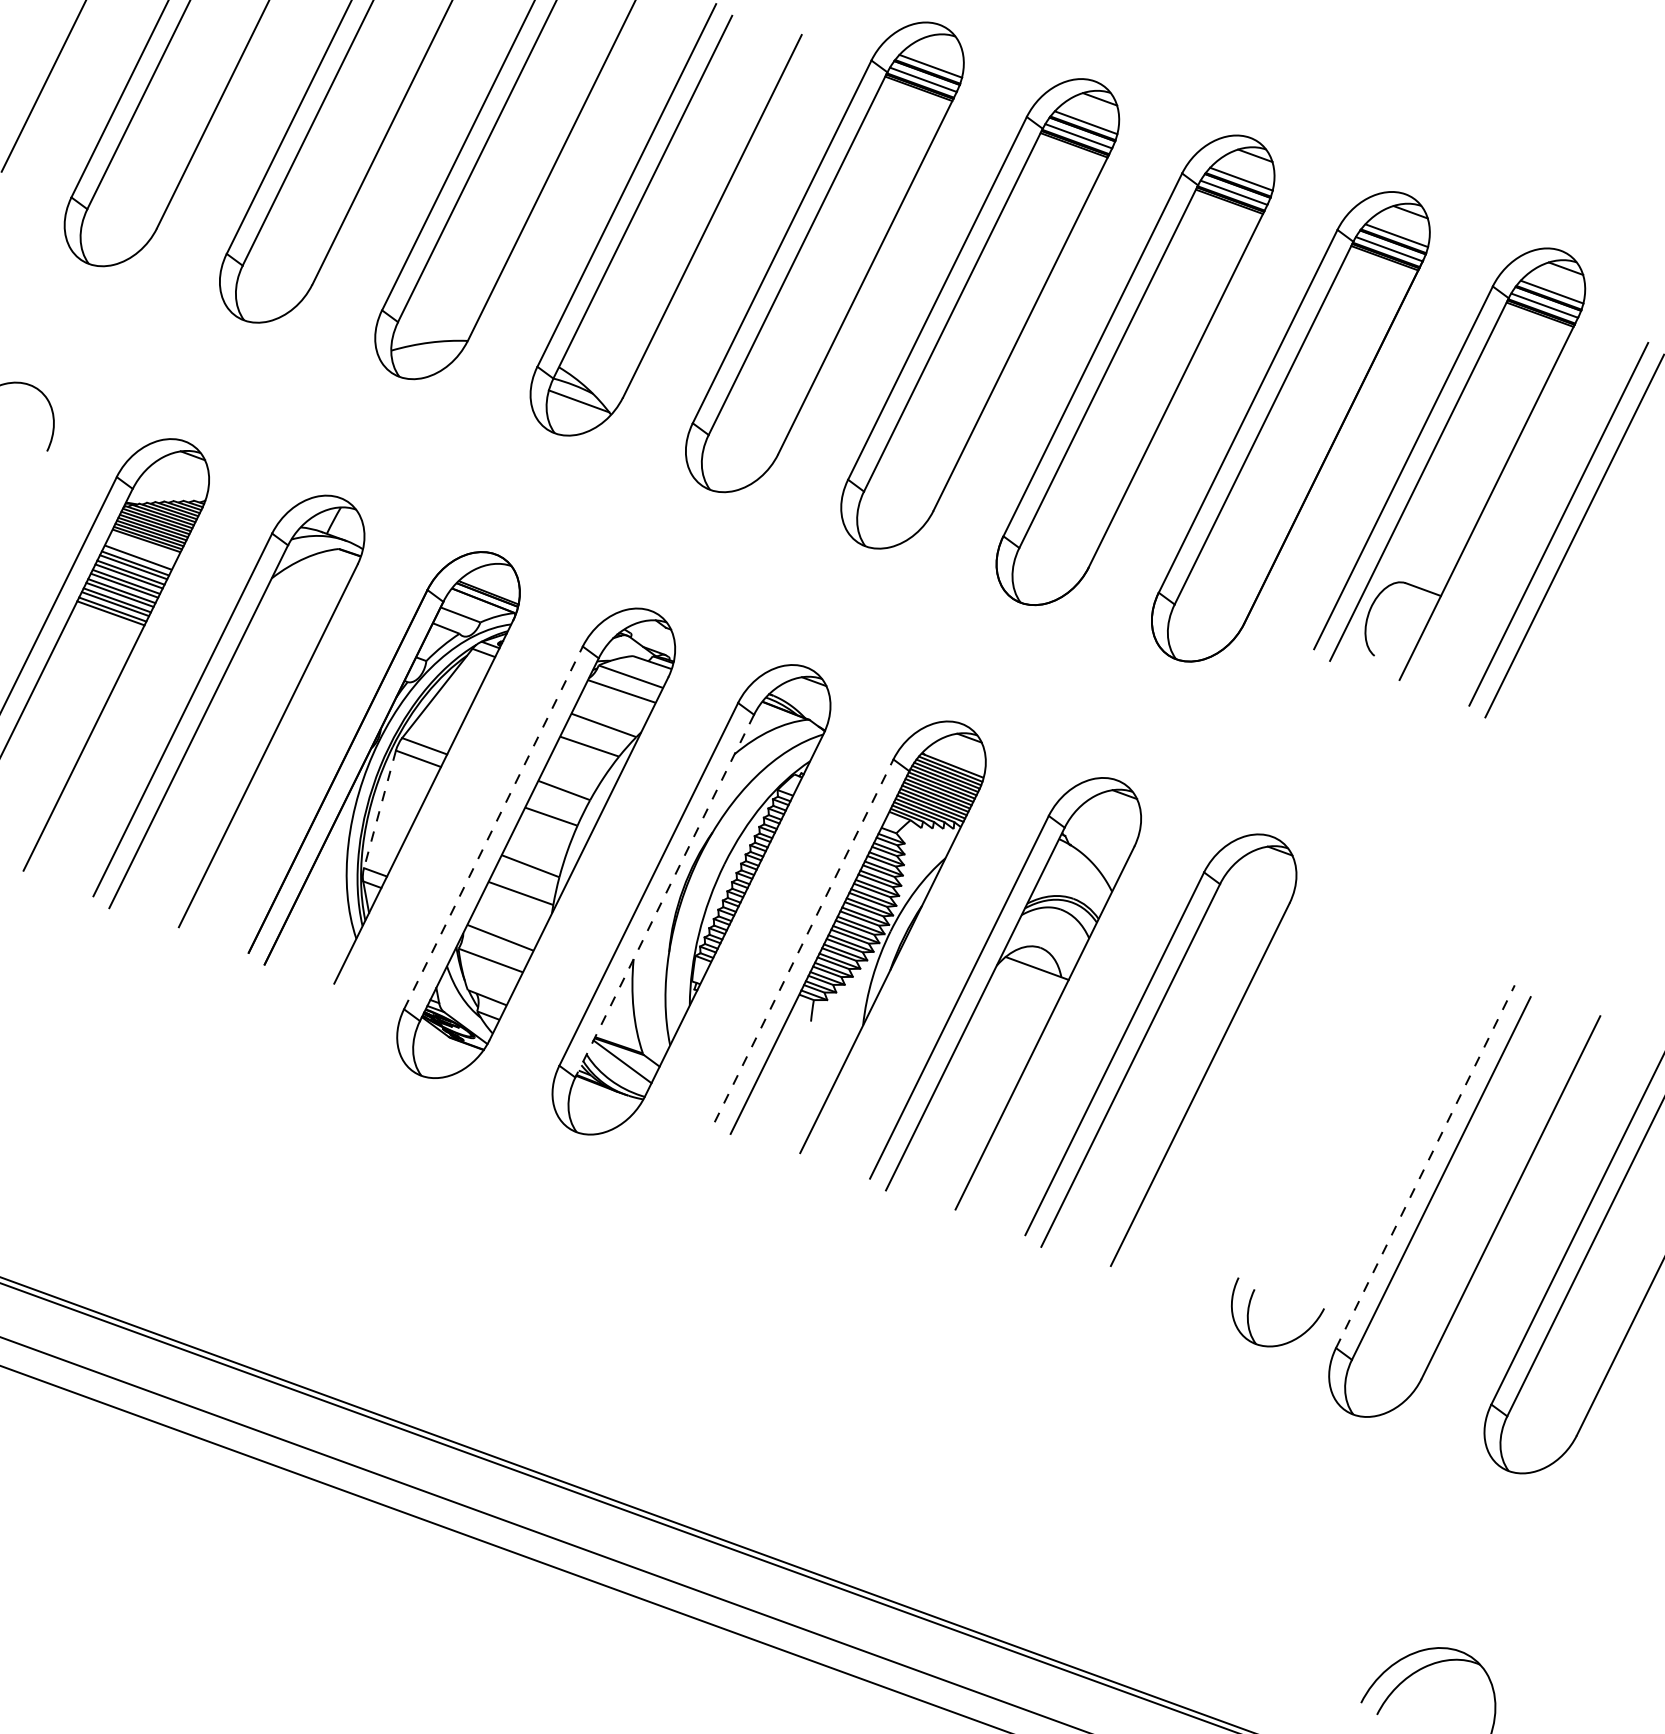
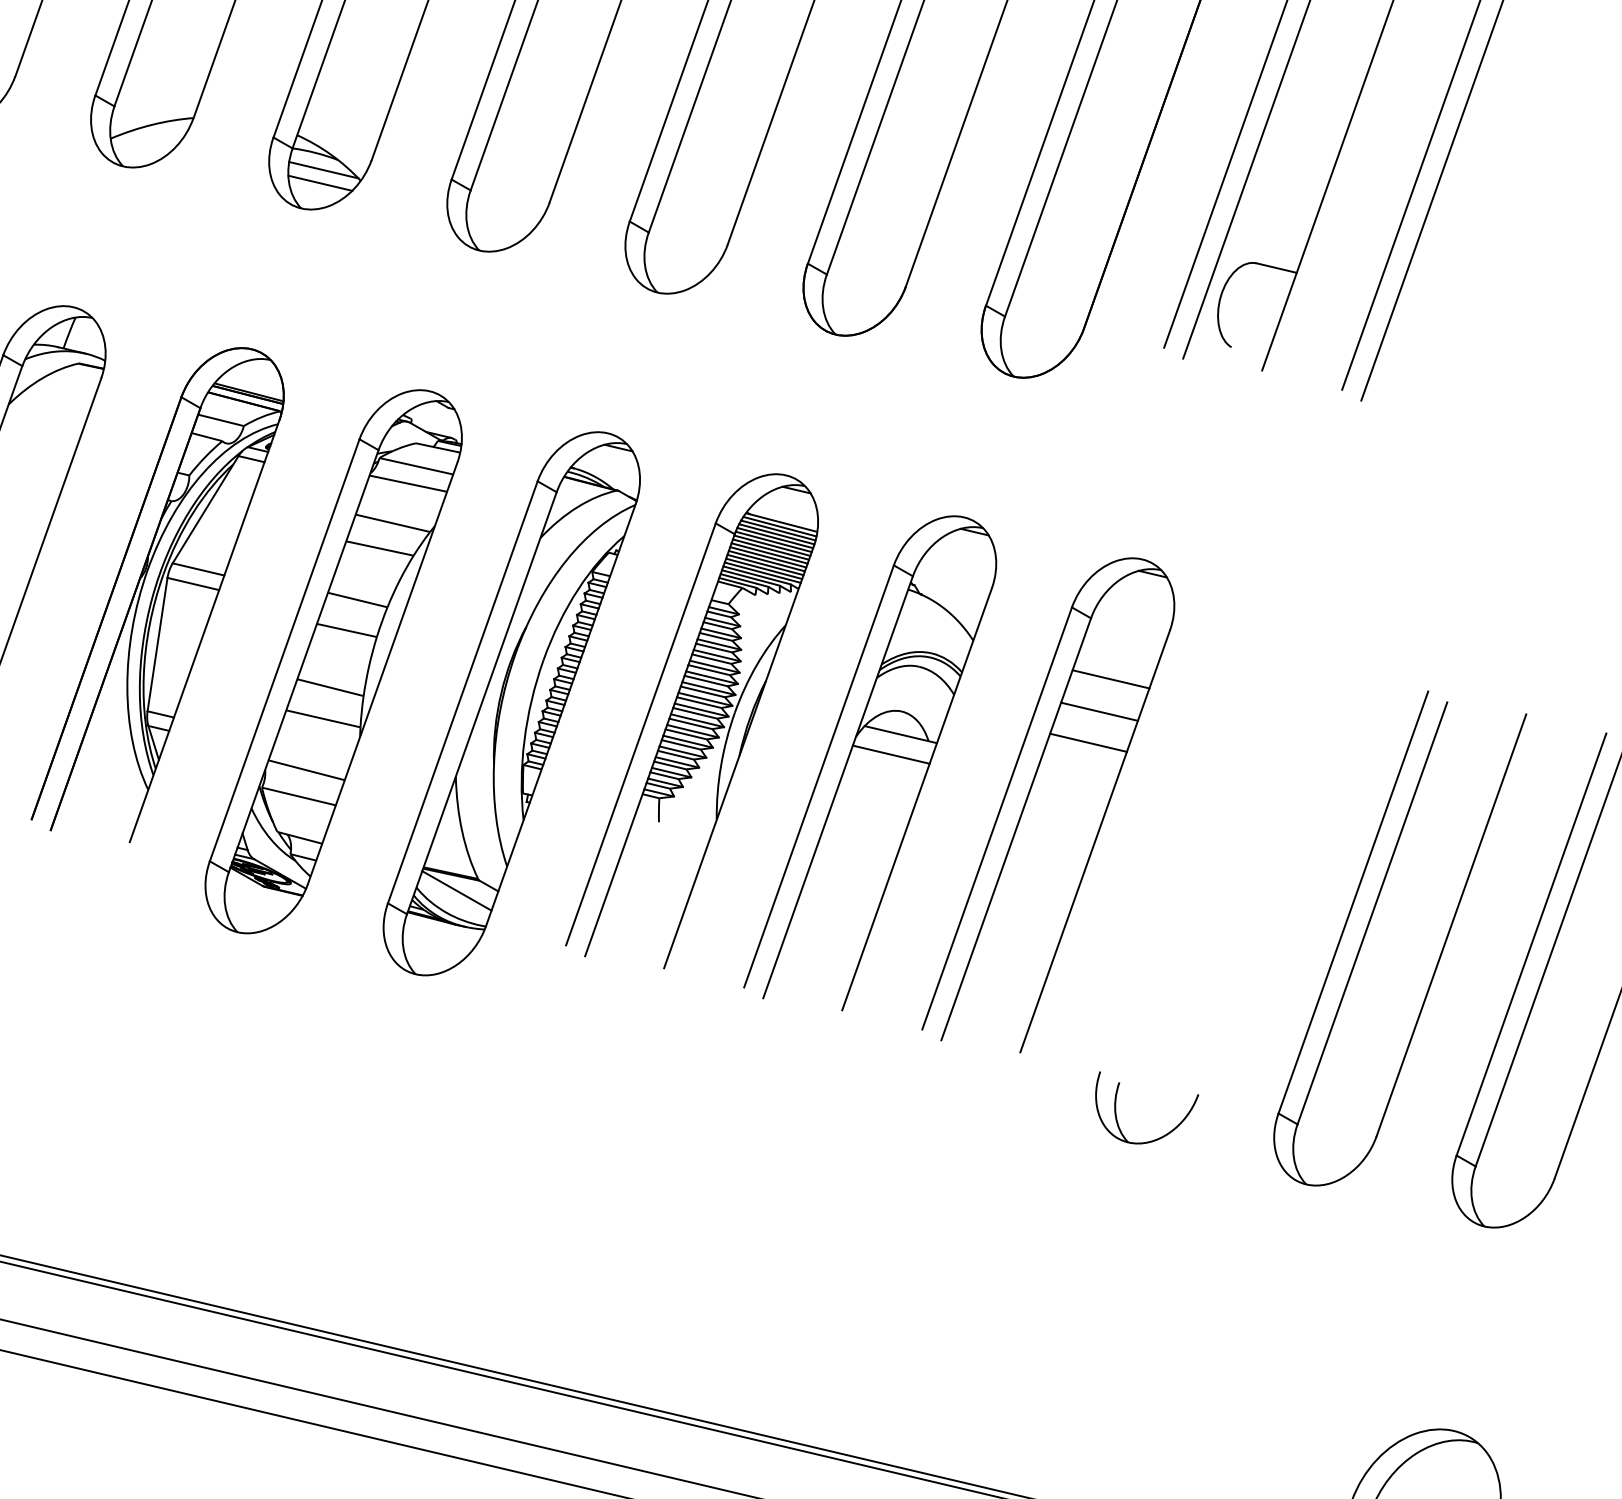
line: (574, 412) -> (320, 182), added
line: (380, 809) -> (158, 644), dashed -> solid
line: (493, 827) -> (284, 649), dashed -> solid
line: (664, 896) -> (481, 703), dashed -> solid
line: (804, 940) -> (641, 733), dashed -> solid
line: (1231, 940) -> (1110, 678), added
line: (1217, 968) -> (1099, 711), added
line: (1026, 985) -> (891, 754), added
line: (1204, 995) -> (1088, 742), added
line: (1425, 1166) -> (1353, 902), dashed -> solid
part: (1249, 1311) -> (1116, 1107), moved

